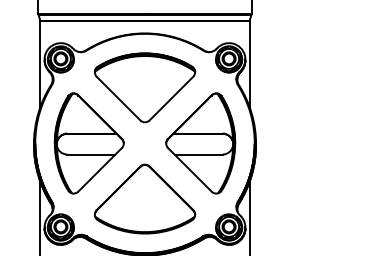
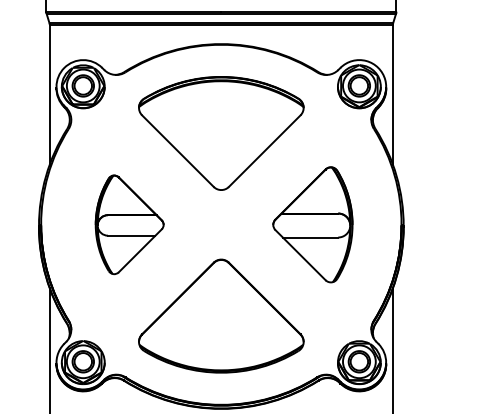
part: (88, 143) -> (128, 224), size x0.6
part: (200, 143) -> (312, 224), size x0.7

